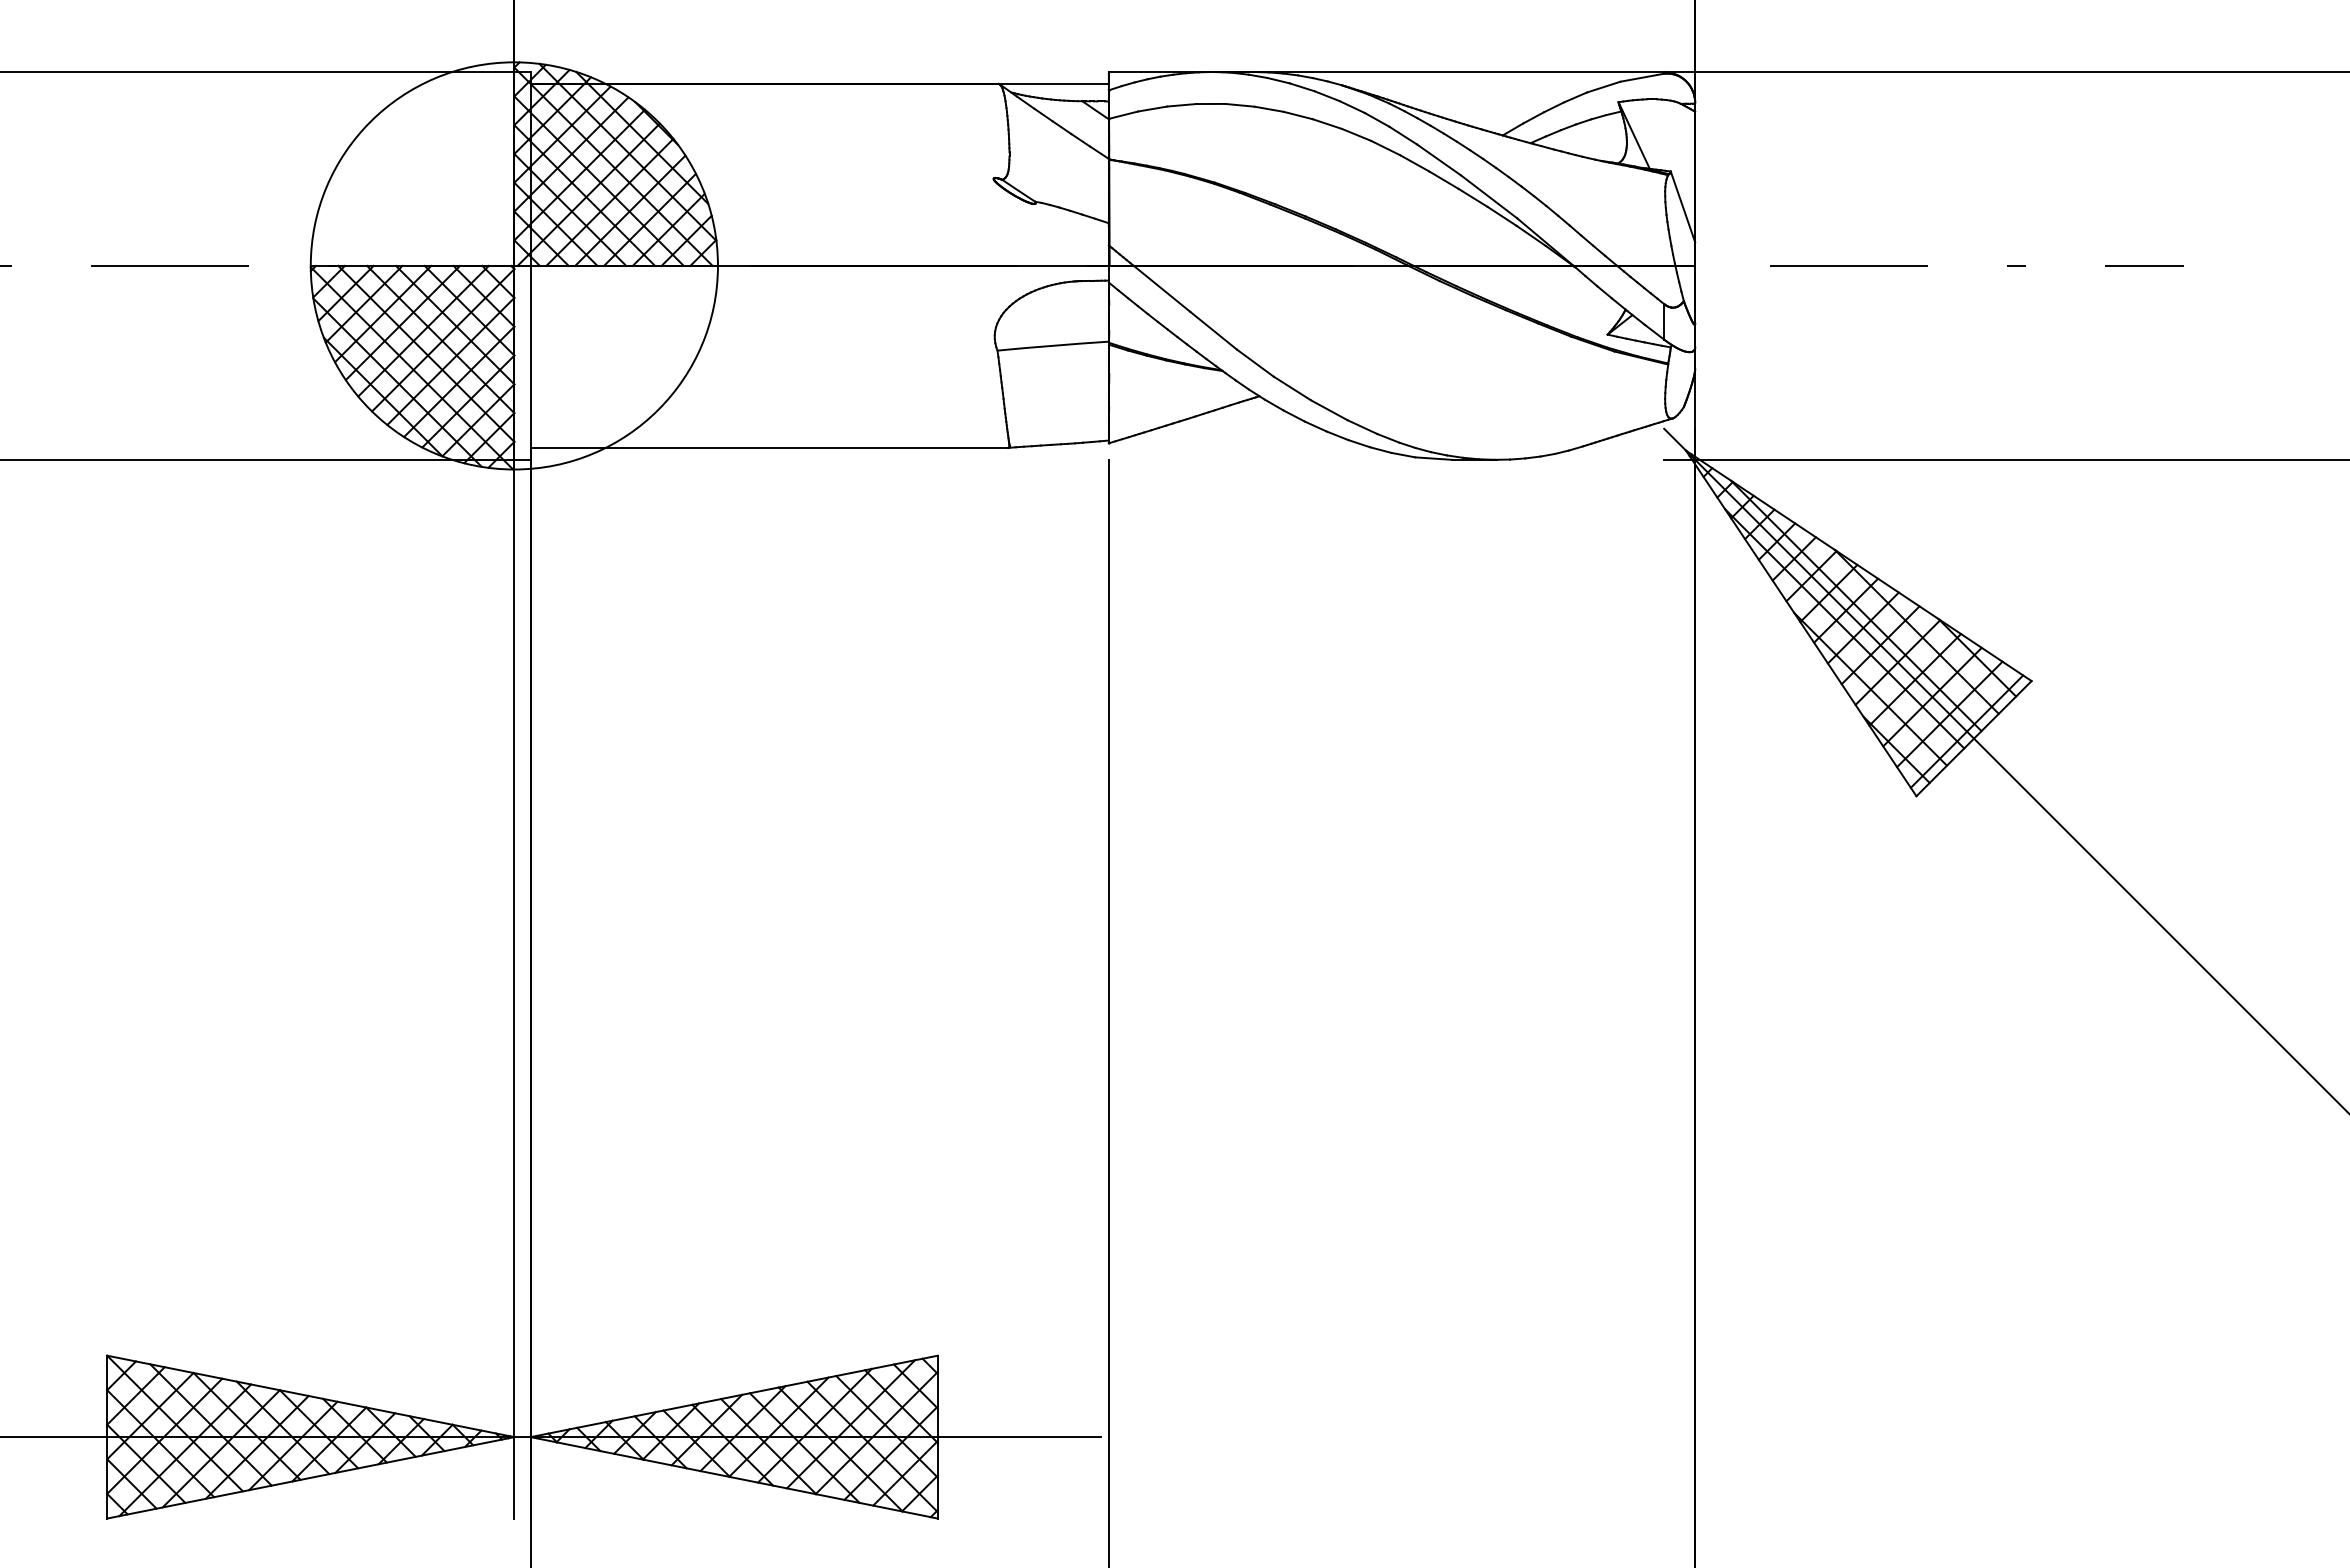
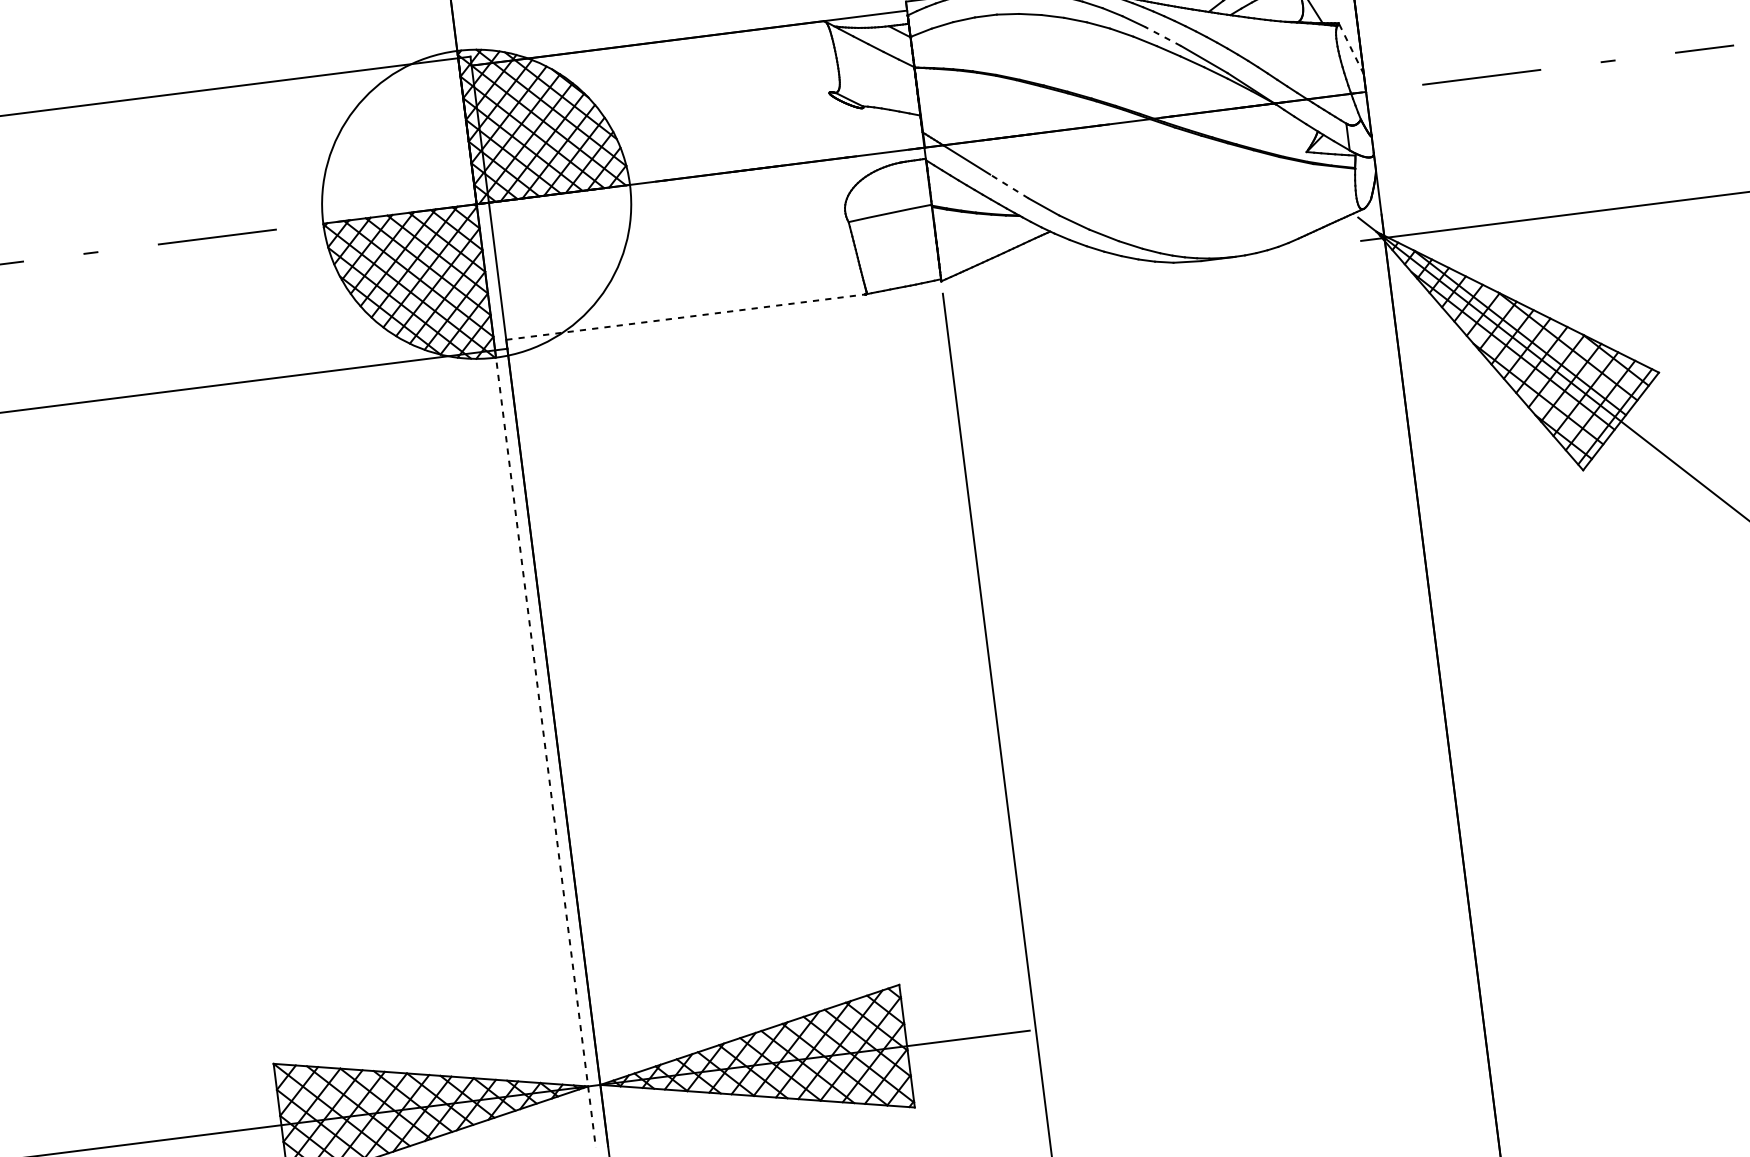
line: (1439, 159) -> (1163, 36), solid -> dashed
line: (1682, 206) -> (1350, 48), solid -> dashed
line: (1213, 330) -> (1009, 186), solid -> dashed
line: (769, 447) -> (686, 316), solid -> dashed
line: (514, 989) -> (545, 749), solid -> dashed

